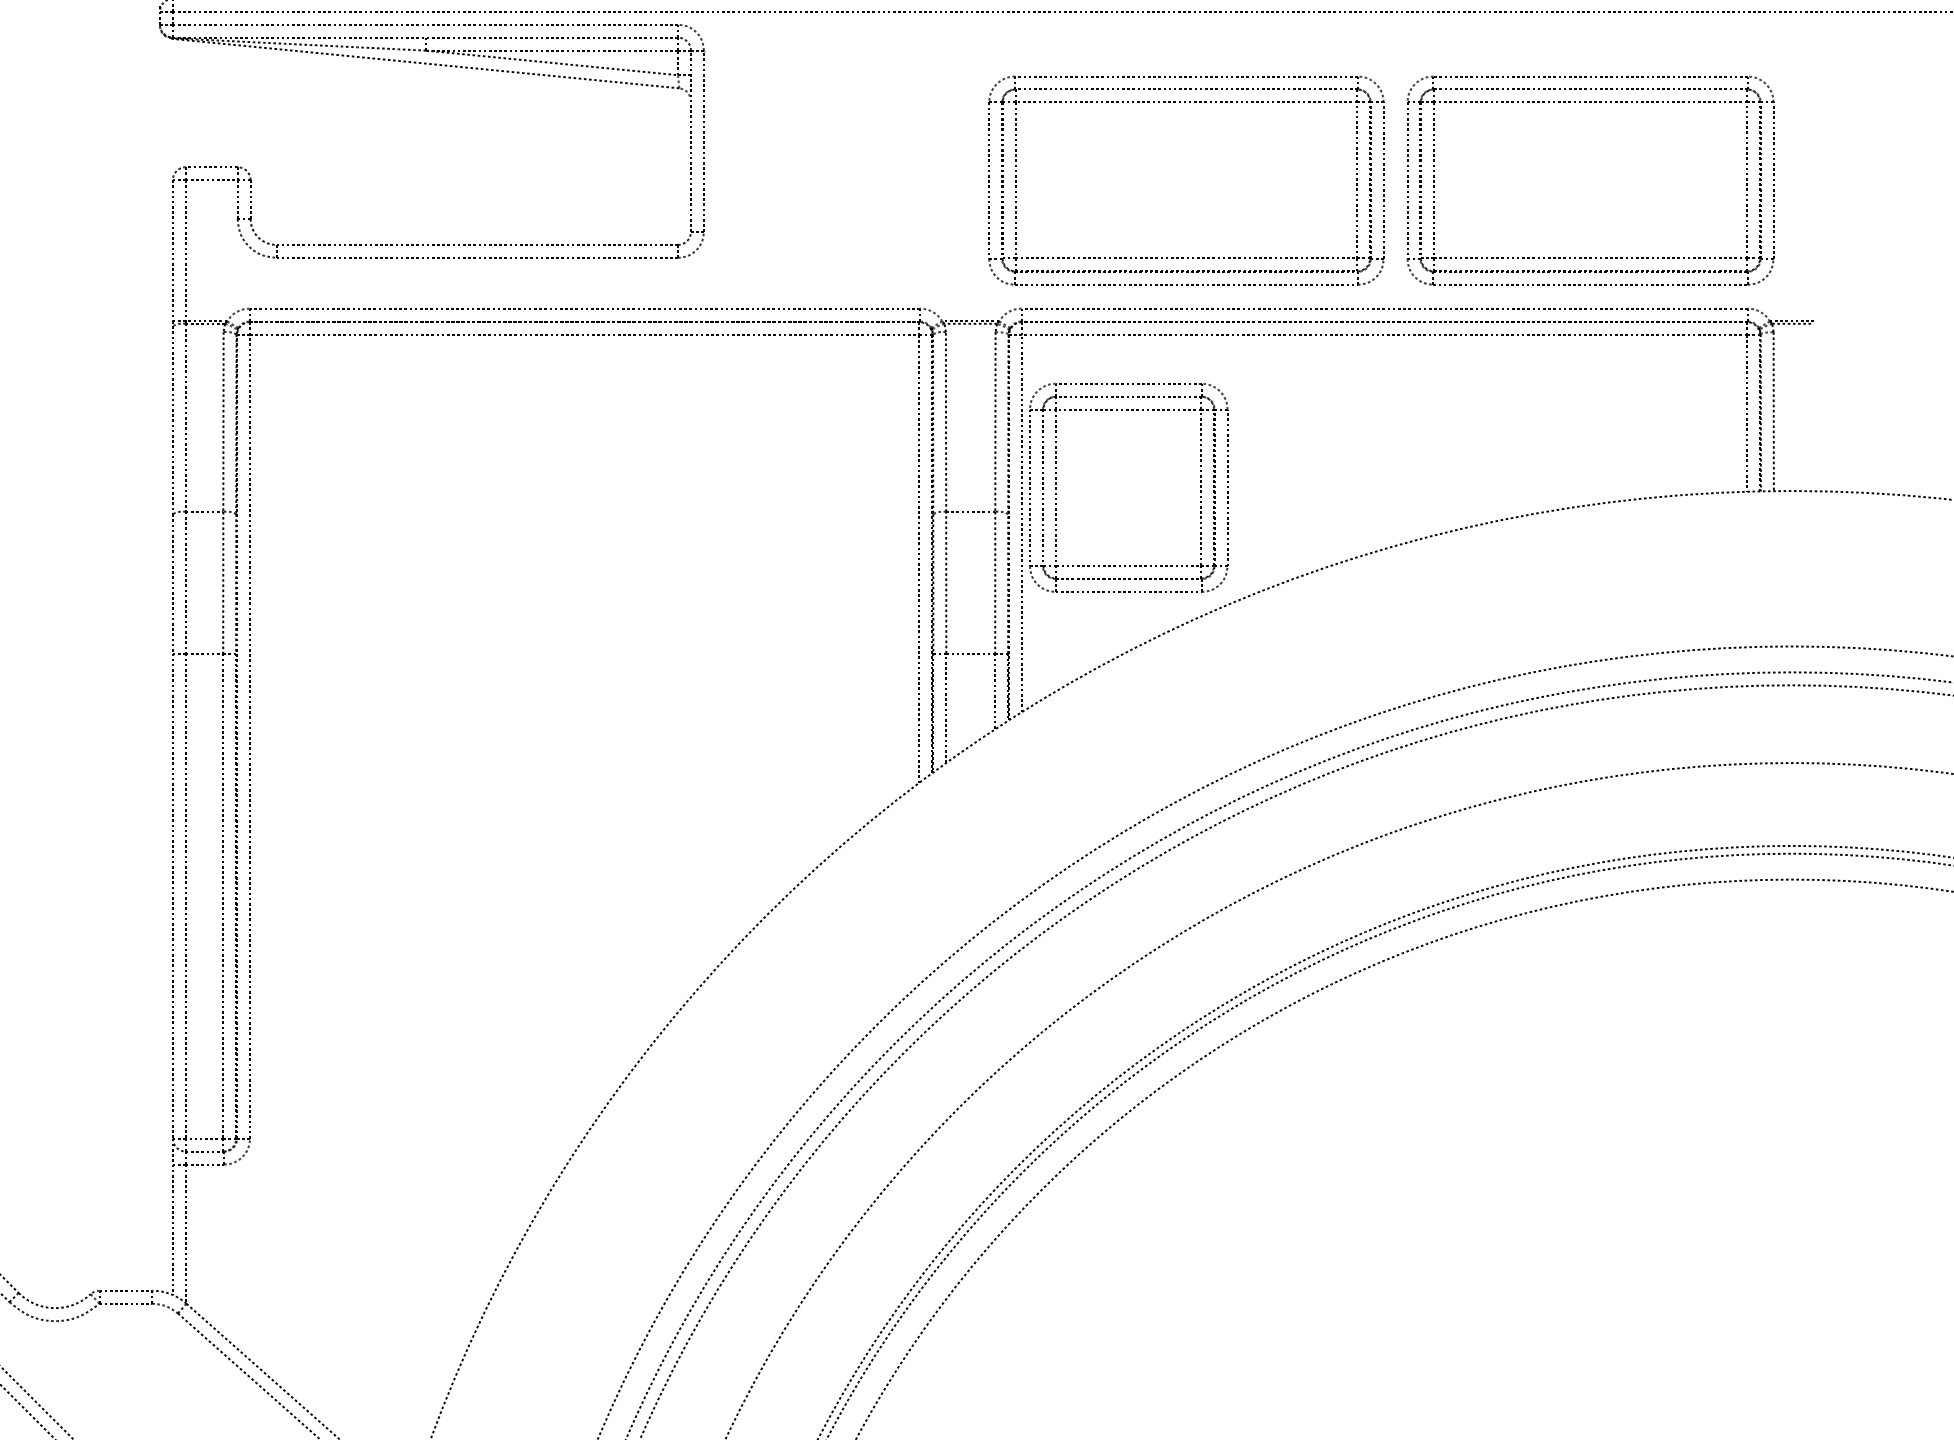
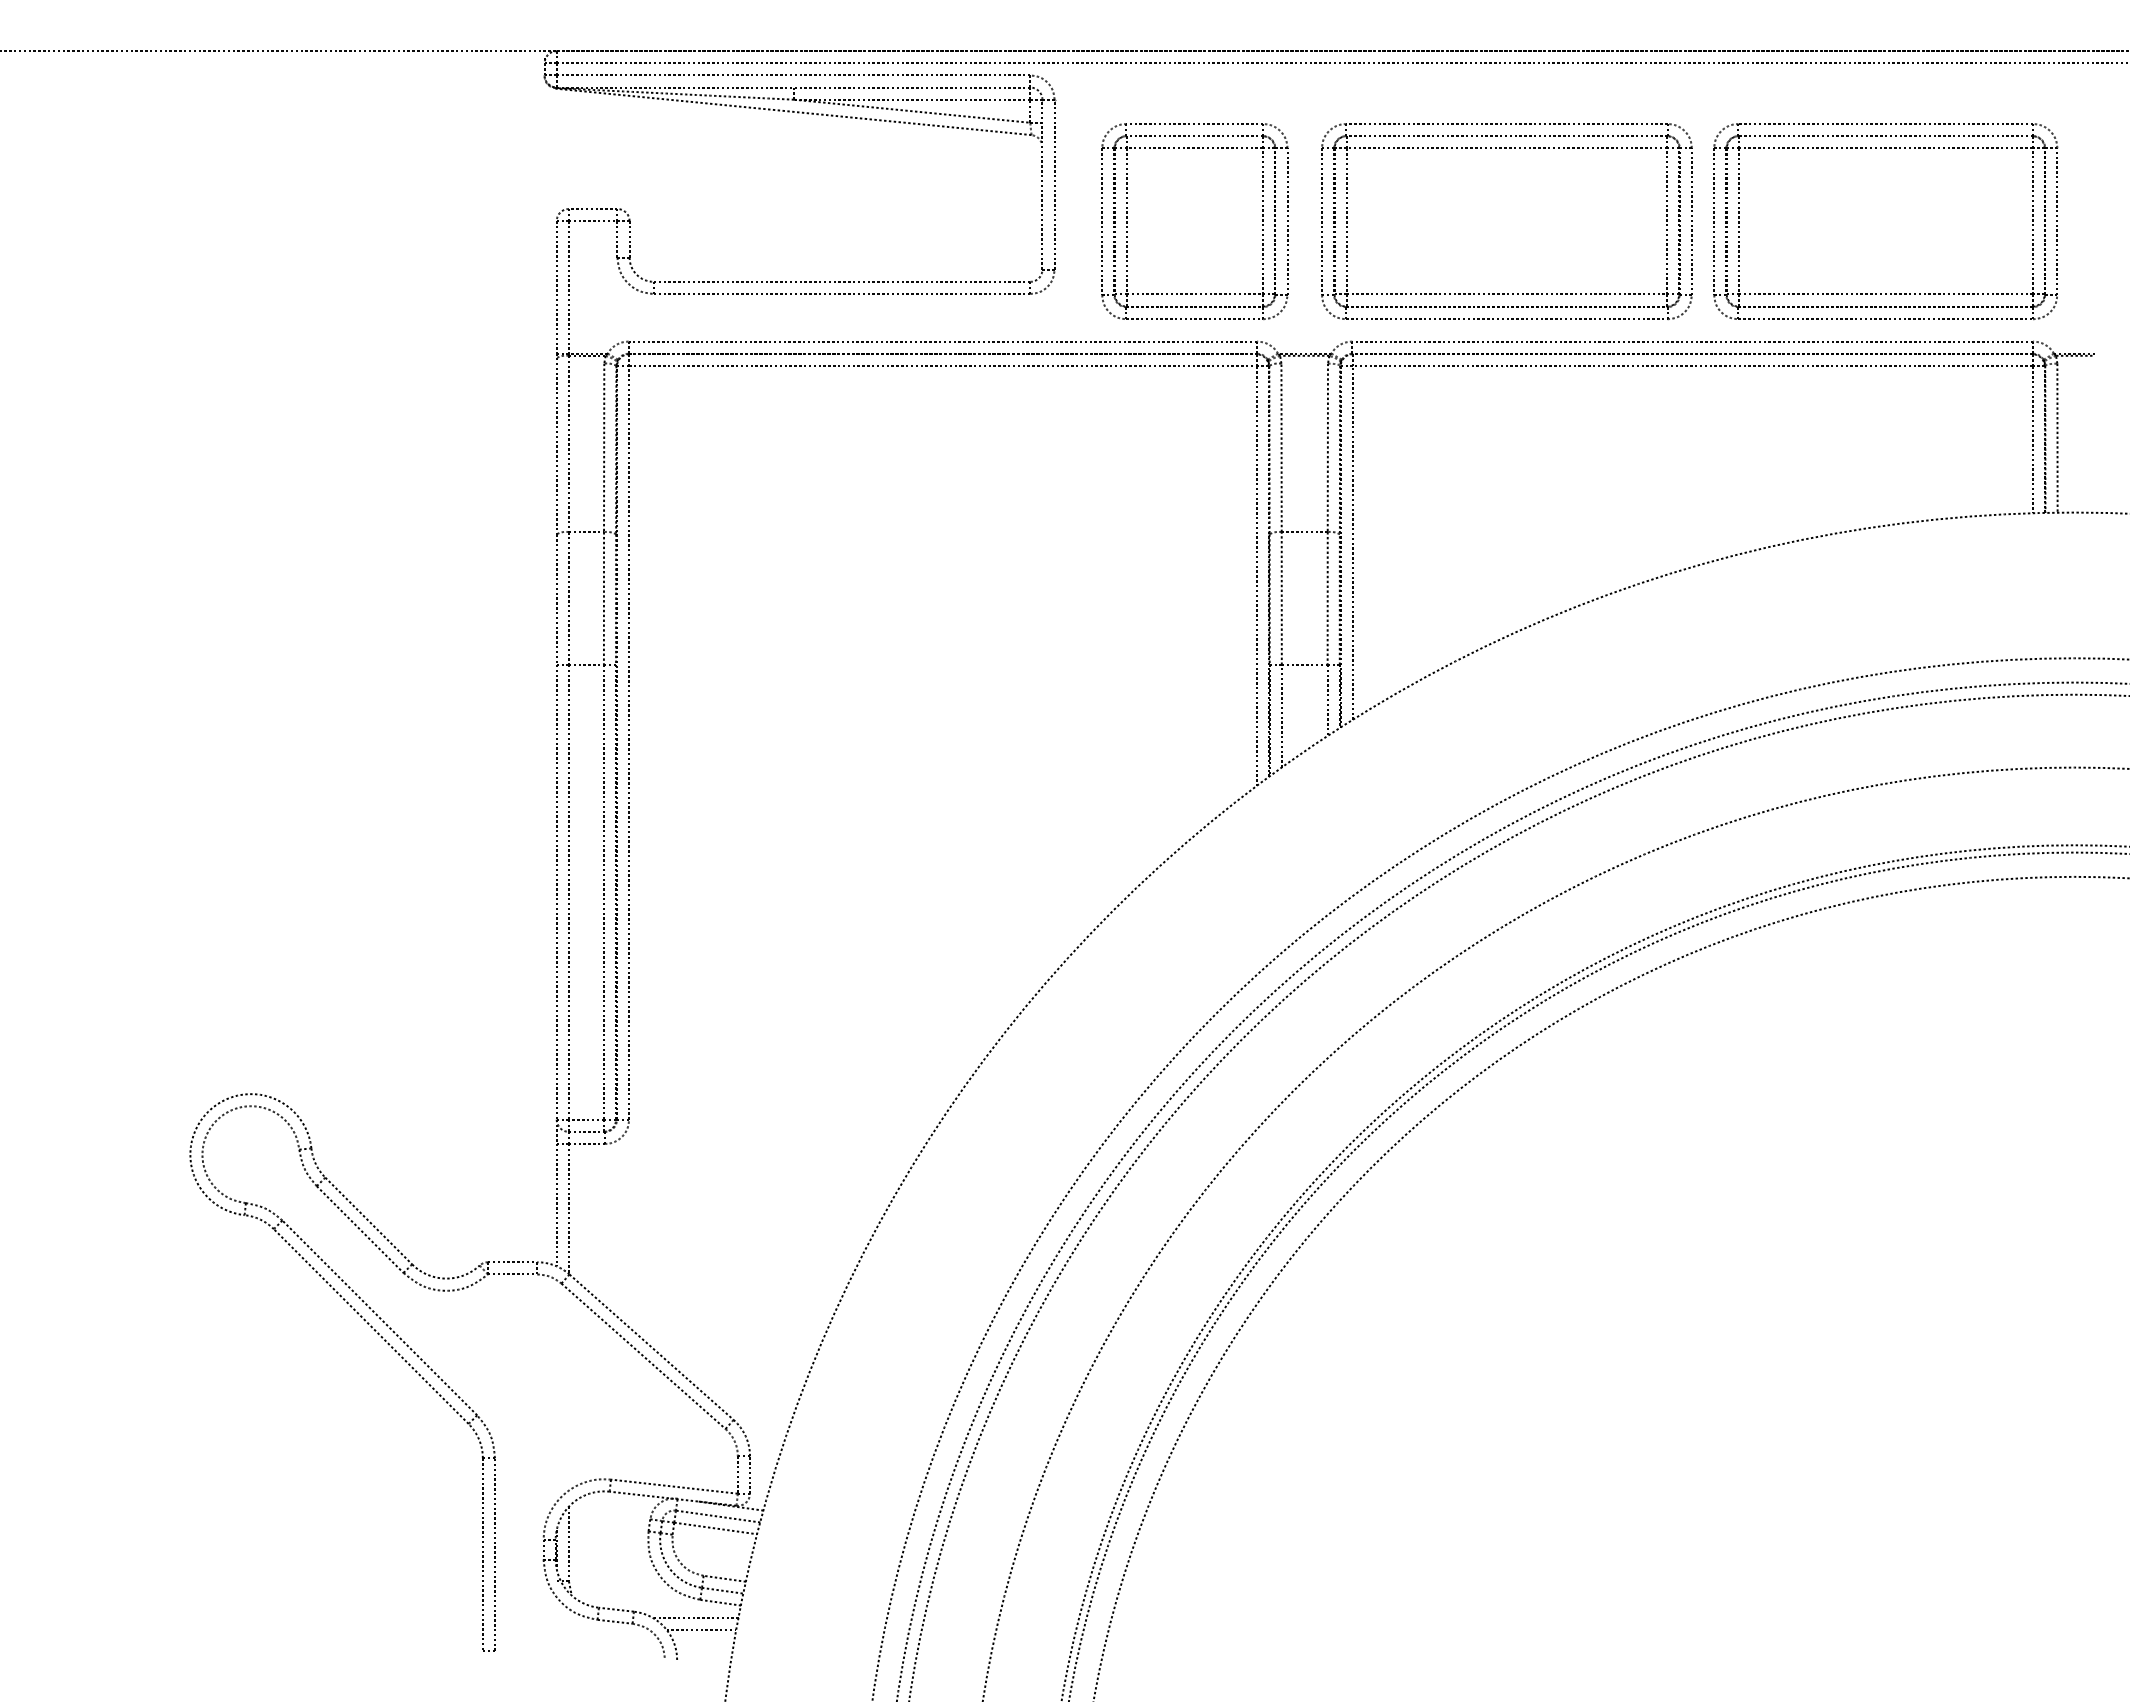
part: (1056, 487) -> (1127, 221), moved

